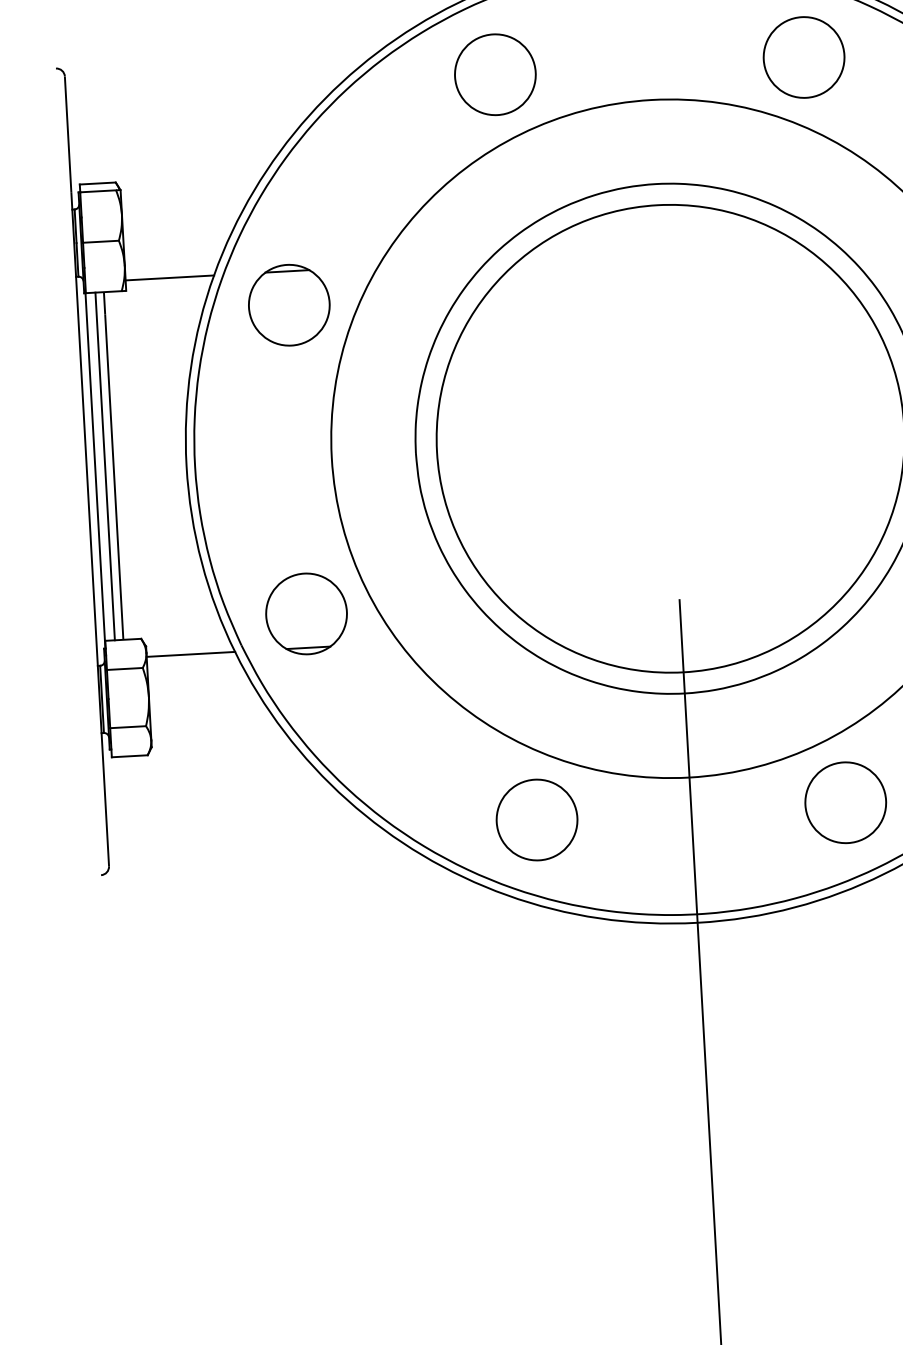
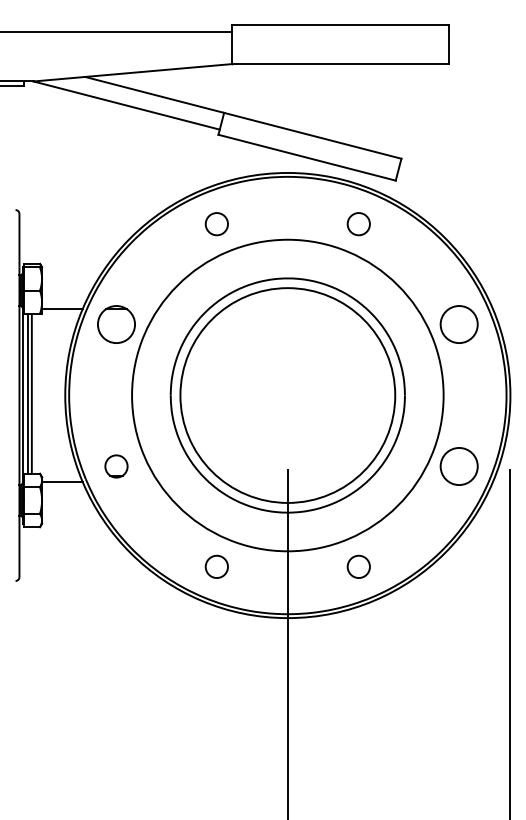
circle: (803, 56) -> (358, 223), size x0.6
circle: (494, 73) -> (216, 223), size x0.6
part: (306, 613) -> (116, 466), size x0.6
circle: (844, 801) -> (358, 566), size x0.6
circle: (536, 819) -> (216, 566), size x0.6

